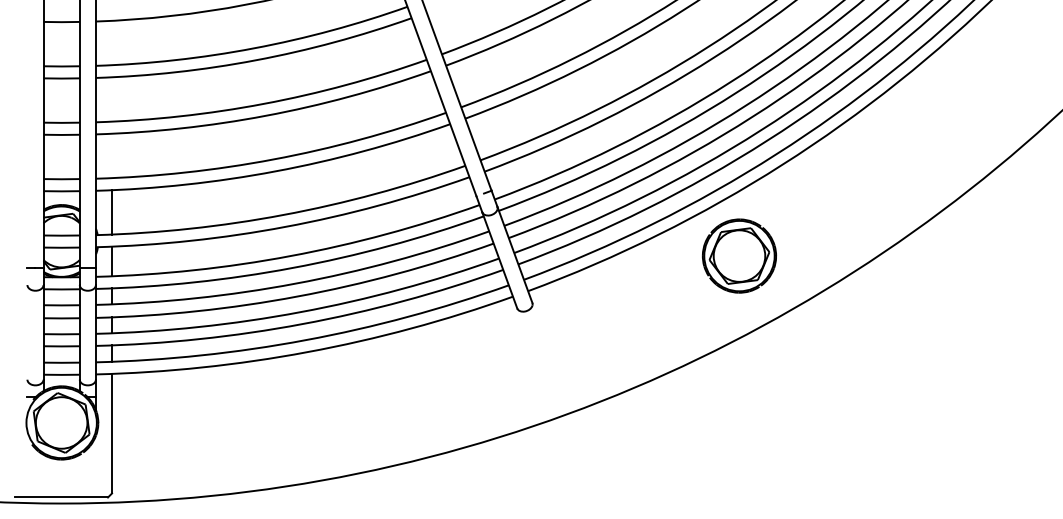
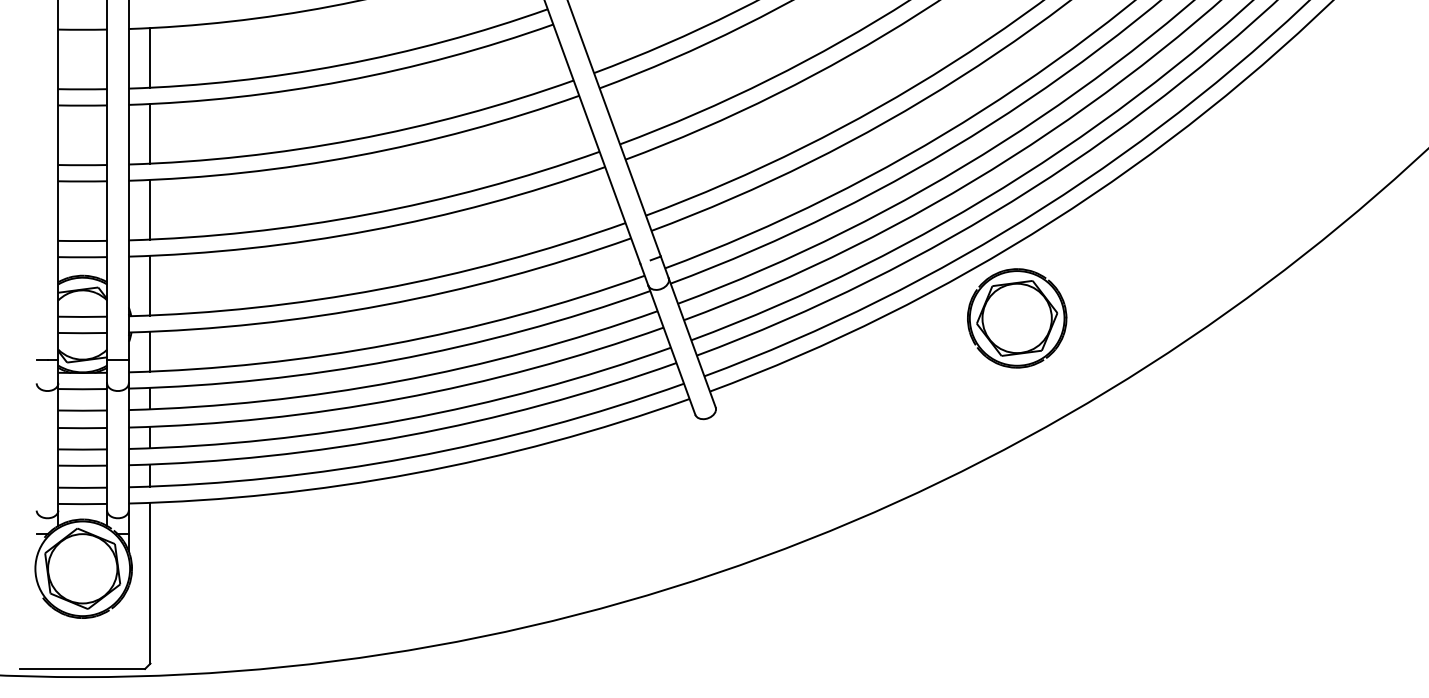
line: (112, 42) -> (150, 57), added
line: (112, 99) -> (150, 133), added
line: (112, 155) -> (150, 209), added
part: (739, 256) -> (1017, 318), moved

